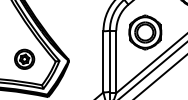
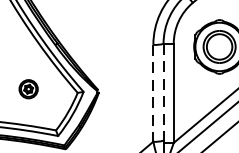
part: (24, 58) -> (28, 88), size x0.6
line: (103, 61) -> (153, 92), solid -> dashed
line: (109, 61) -> (162, 92), solid -> dashed

